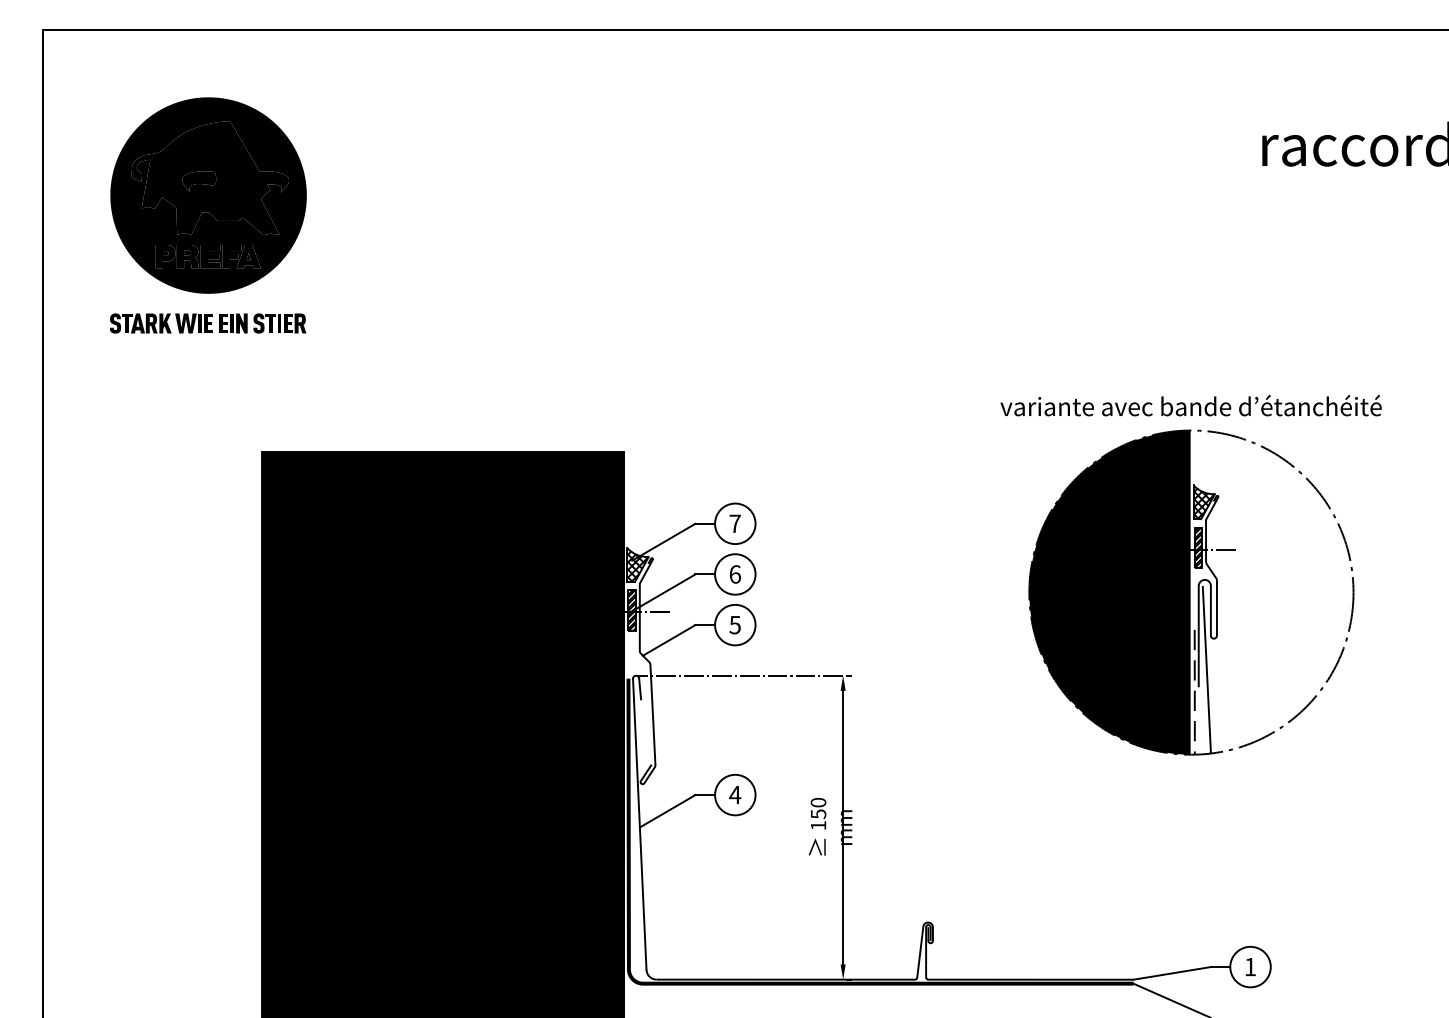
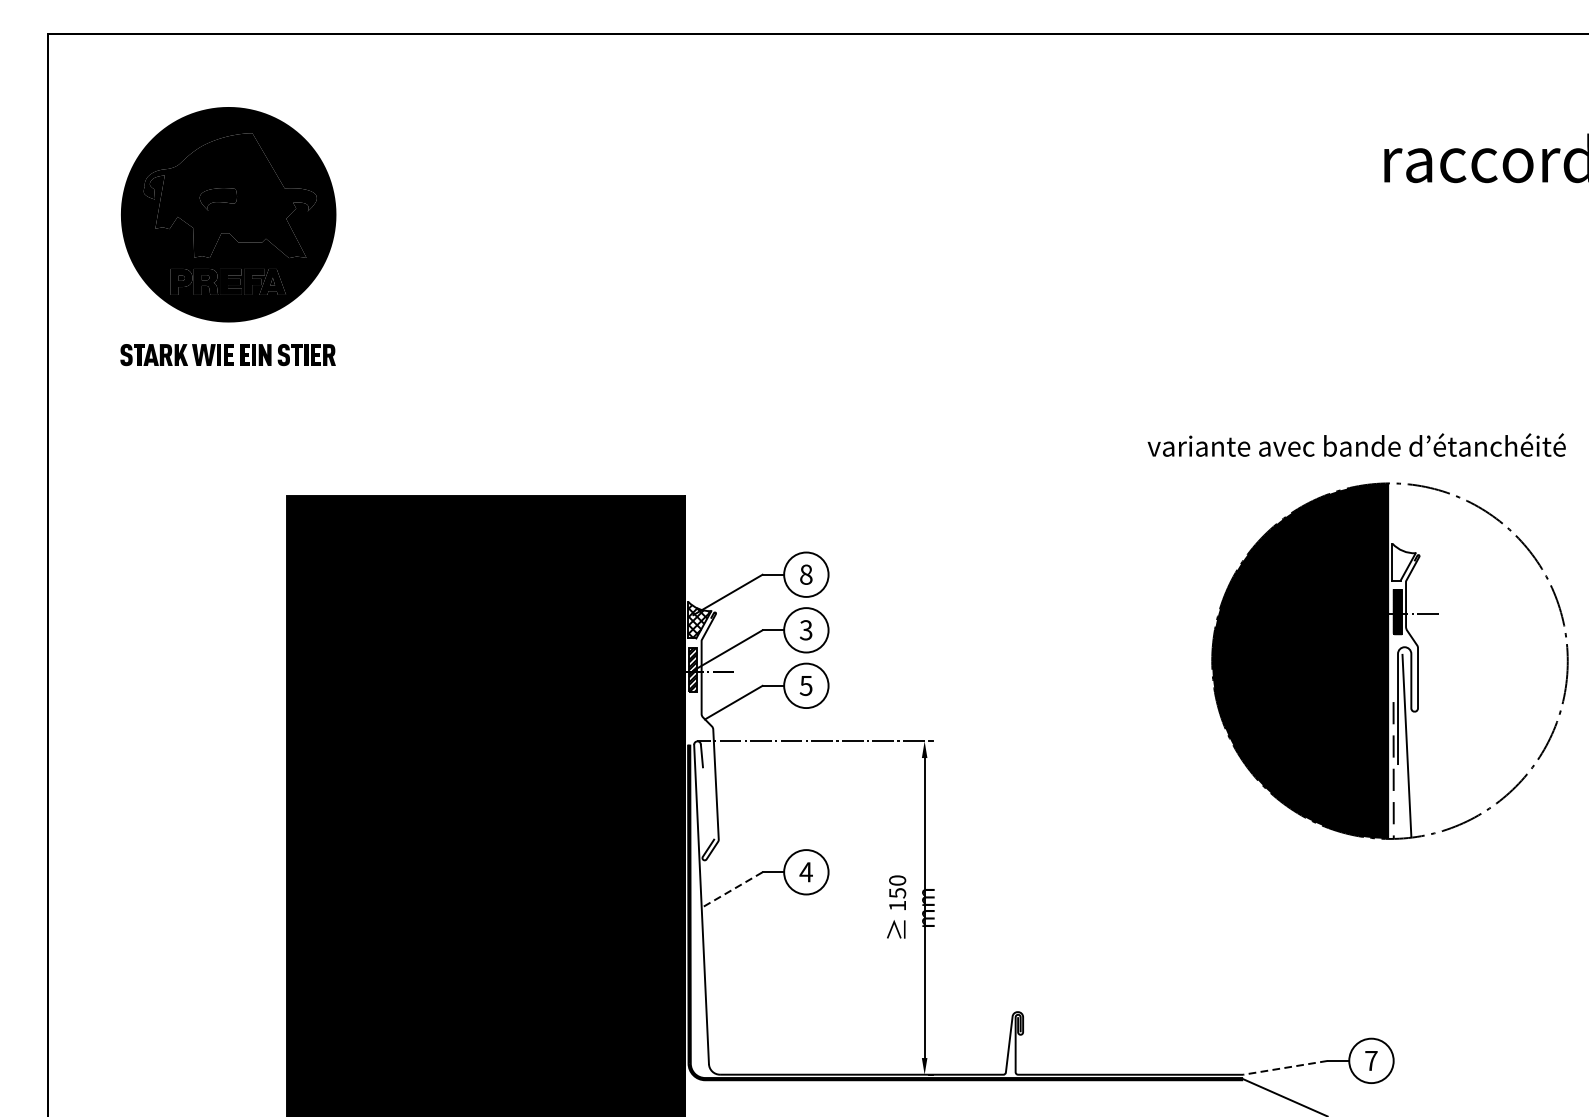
text: (1190, 405) -> (1356, 444), moved
text: (734, 523) -> (805, 574), 7 -> 8
text: (734, 574) -> (805, 630), 6 -> 3
part: (1191, 592) -> (1390, 661), moved
line: (667, 811) -> (731, 890), solid -> dashed
text: (1250, 967) -> (1371, 1061), 1 -> 7
line: (1171, 973) -> (1284, 1067), solid -> dashed

